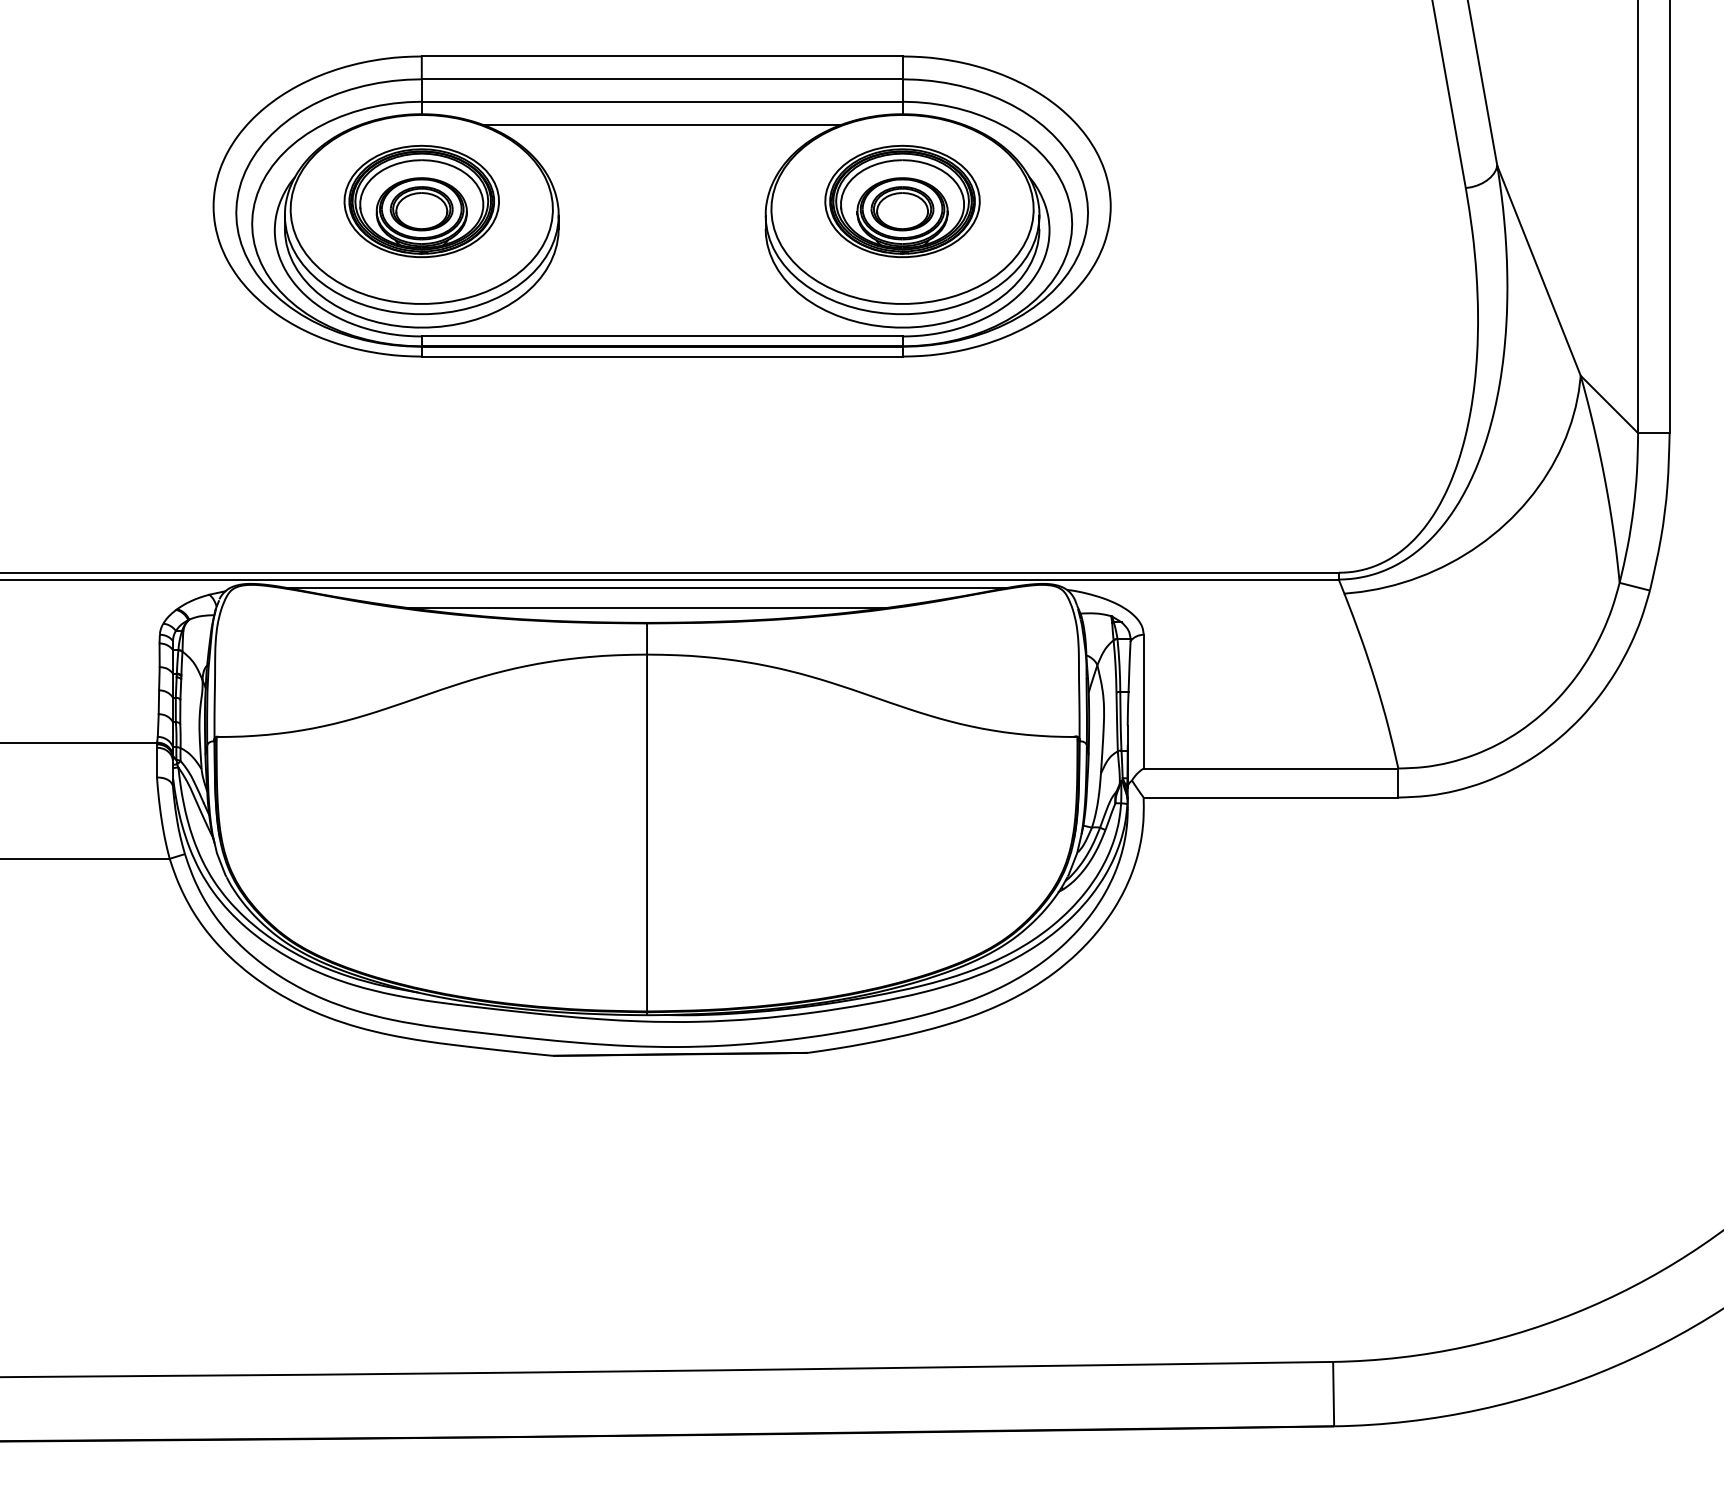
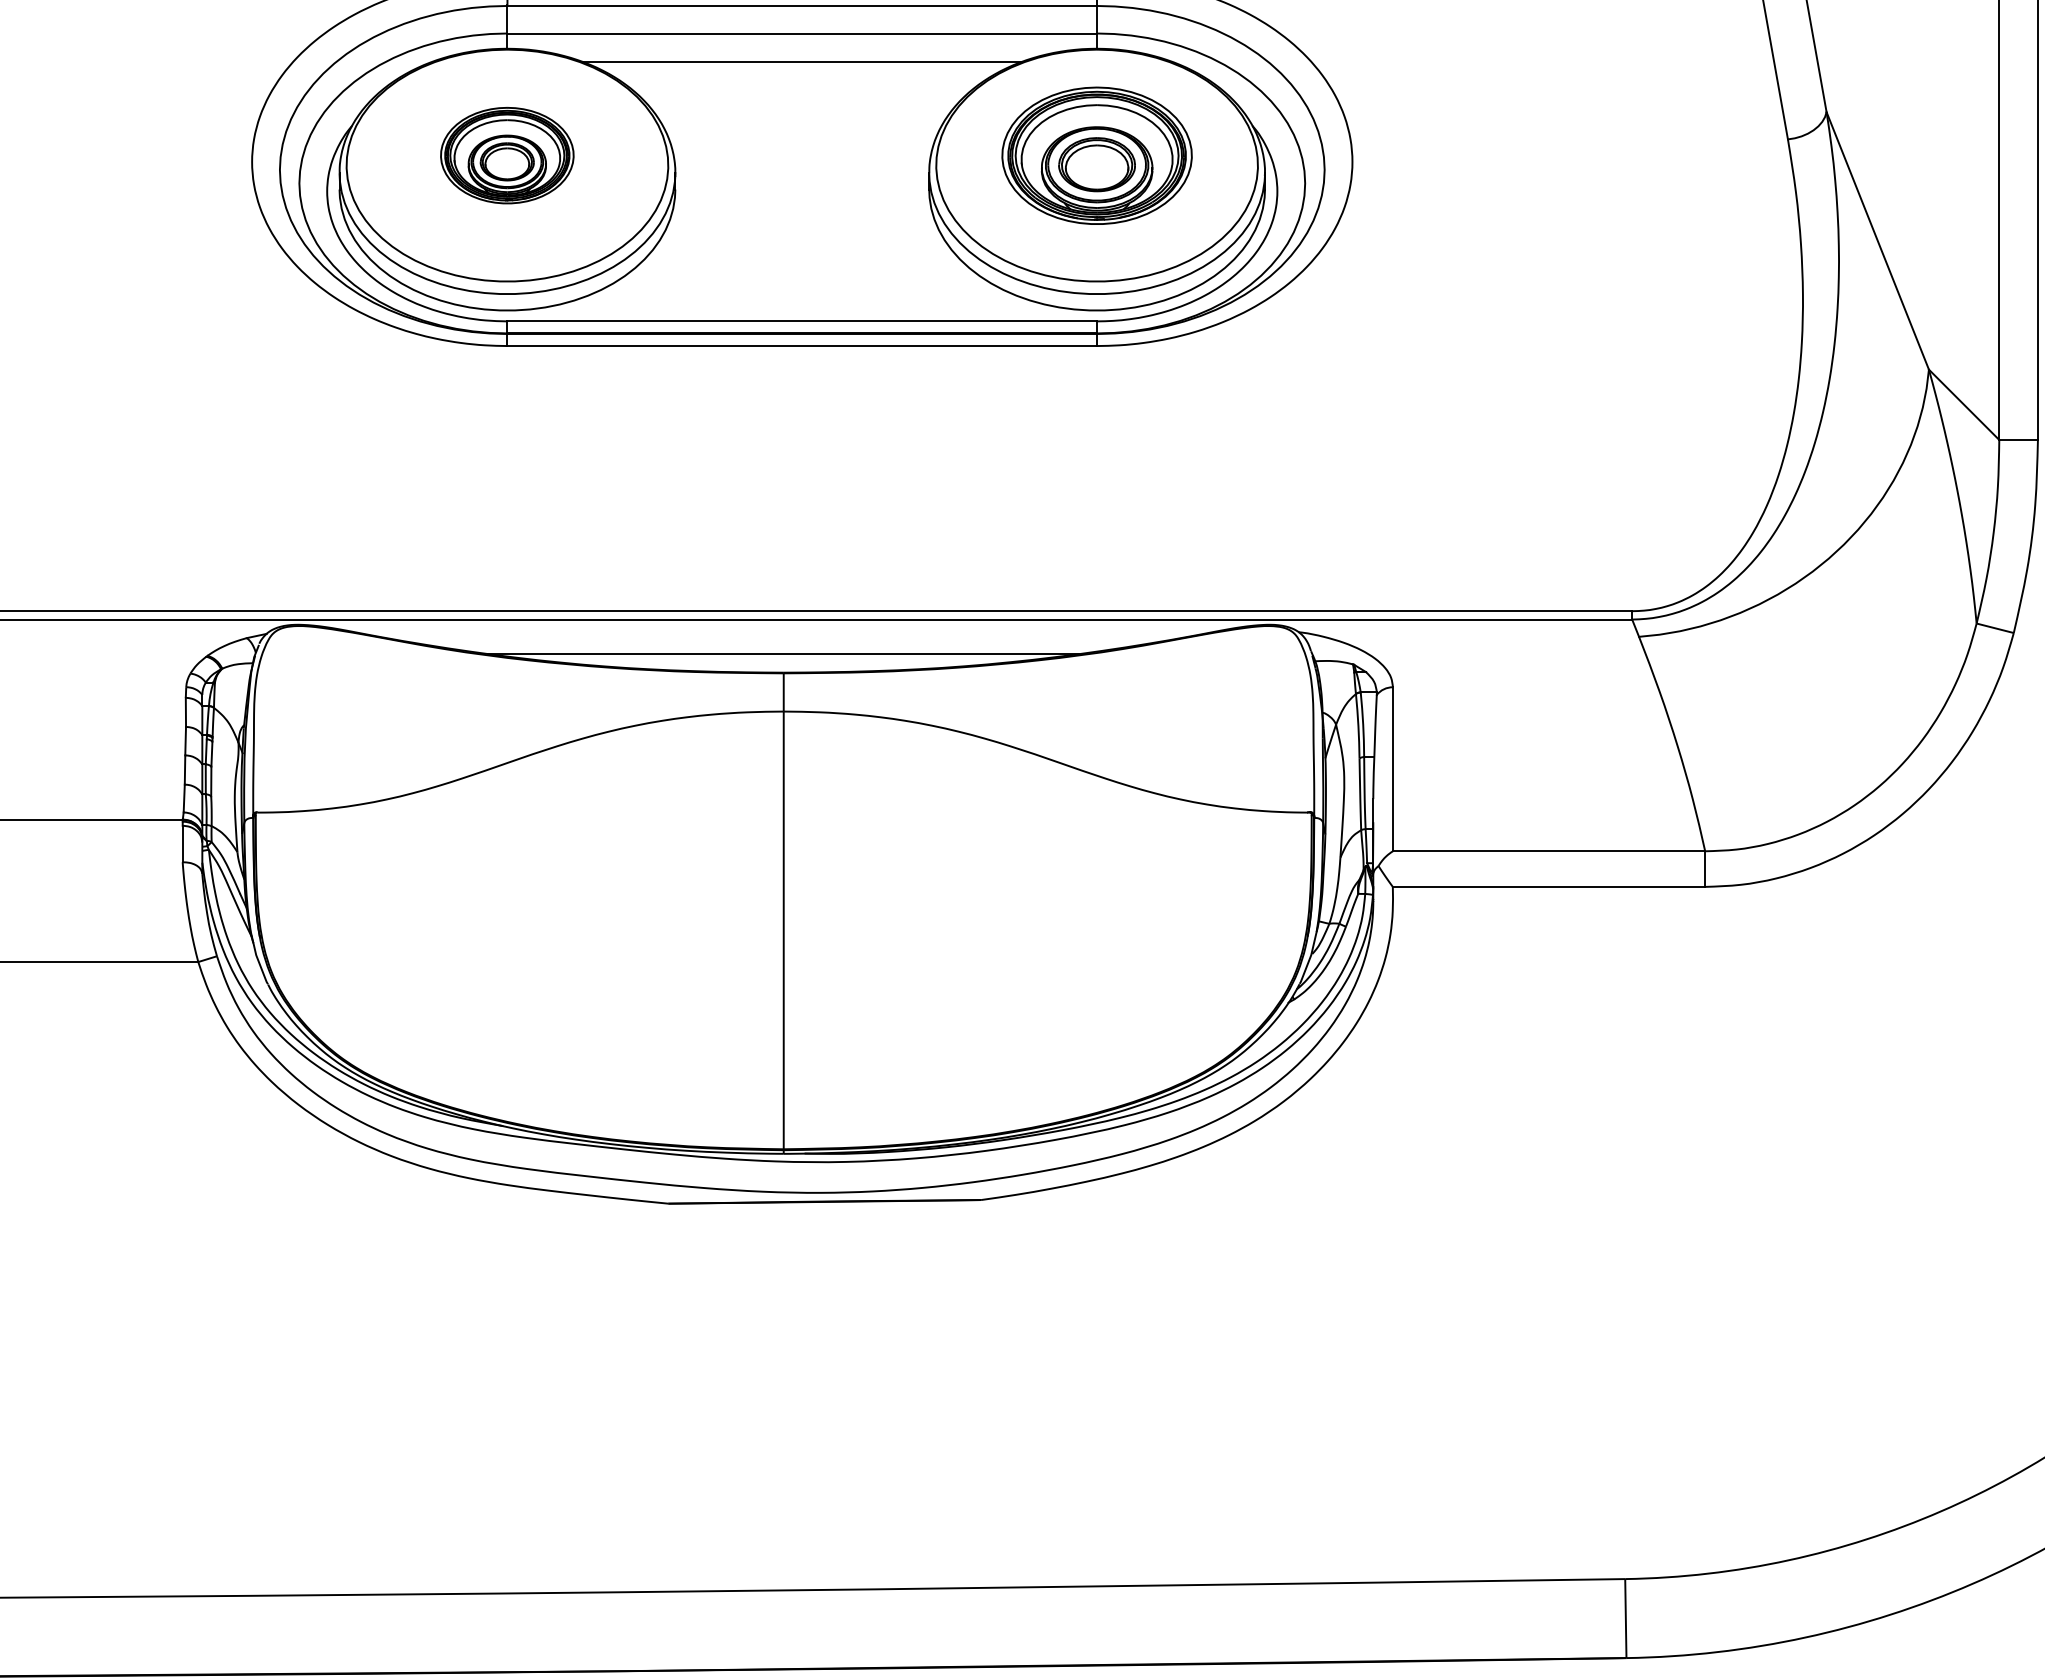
part: (421, 200) -> (507, 154), size x0.7
line: (646, 588) -> (783, 630), removed

